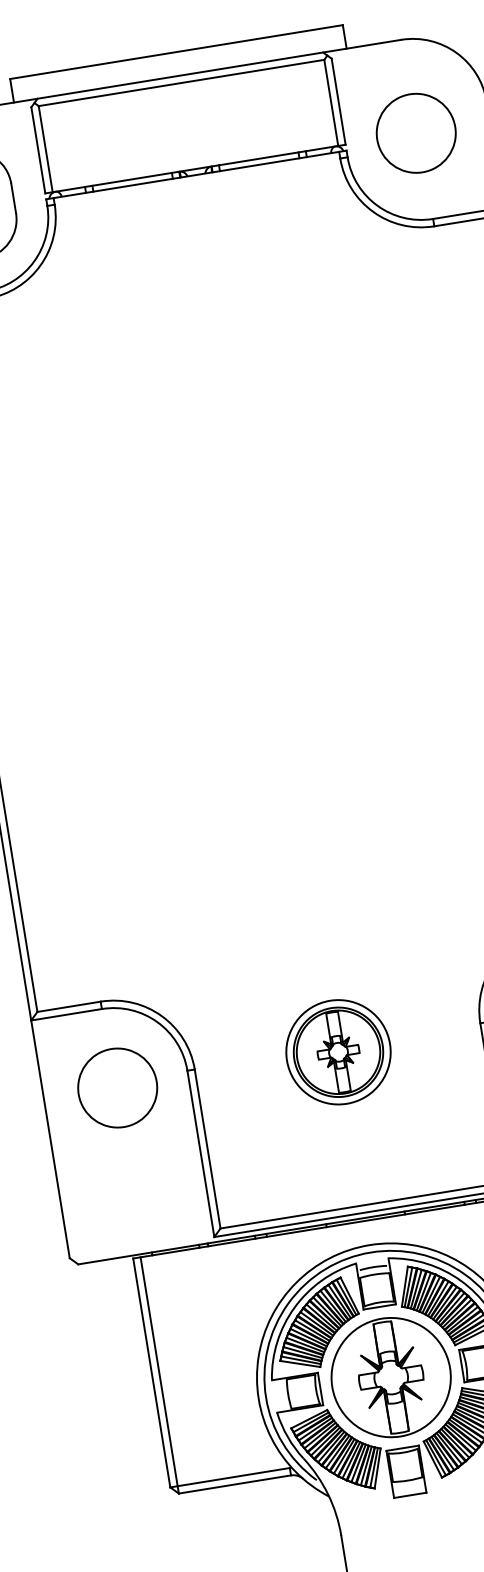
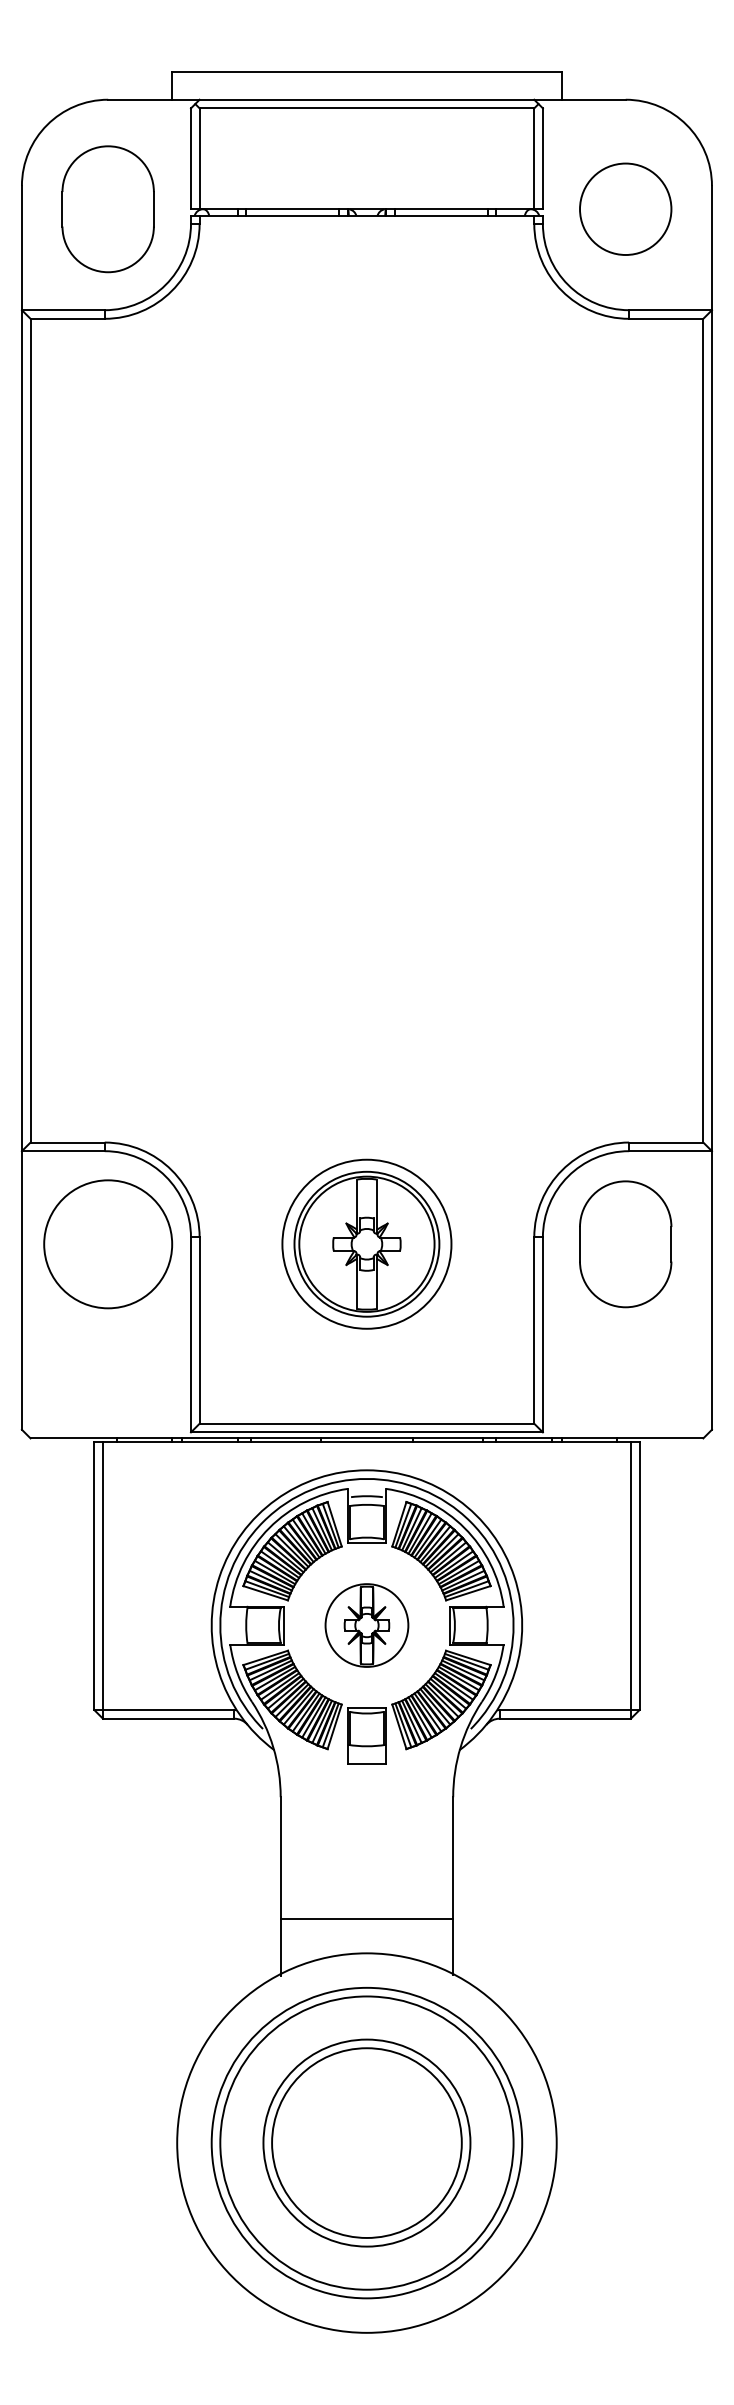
part: (338, 1052) -> (366, 1244), size x1.4
circle: (117, 1088) -> (107, 1244), size x1.4
part: (390, 1377) -> (366, 1625), size x0.6

